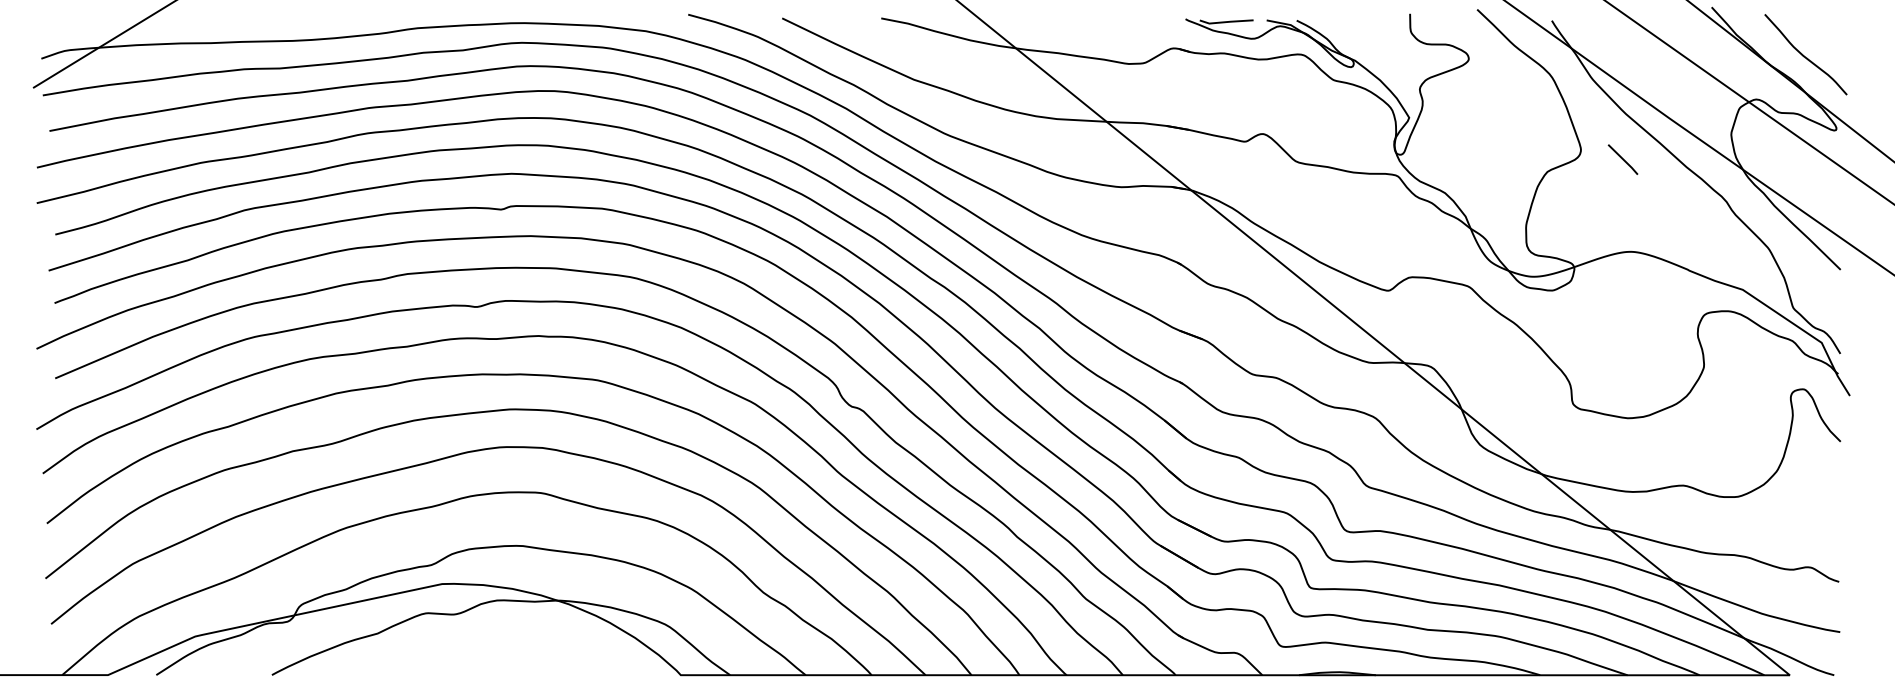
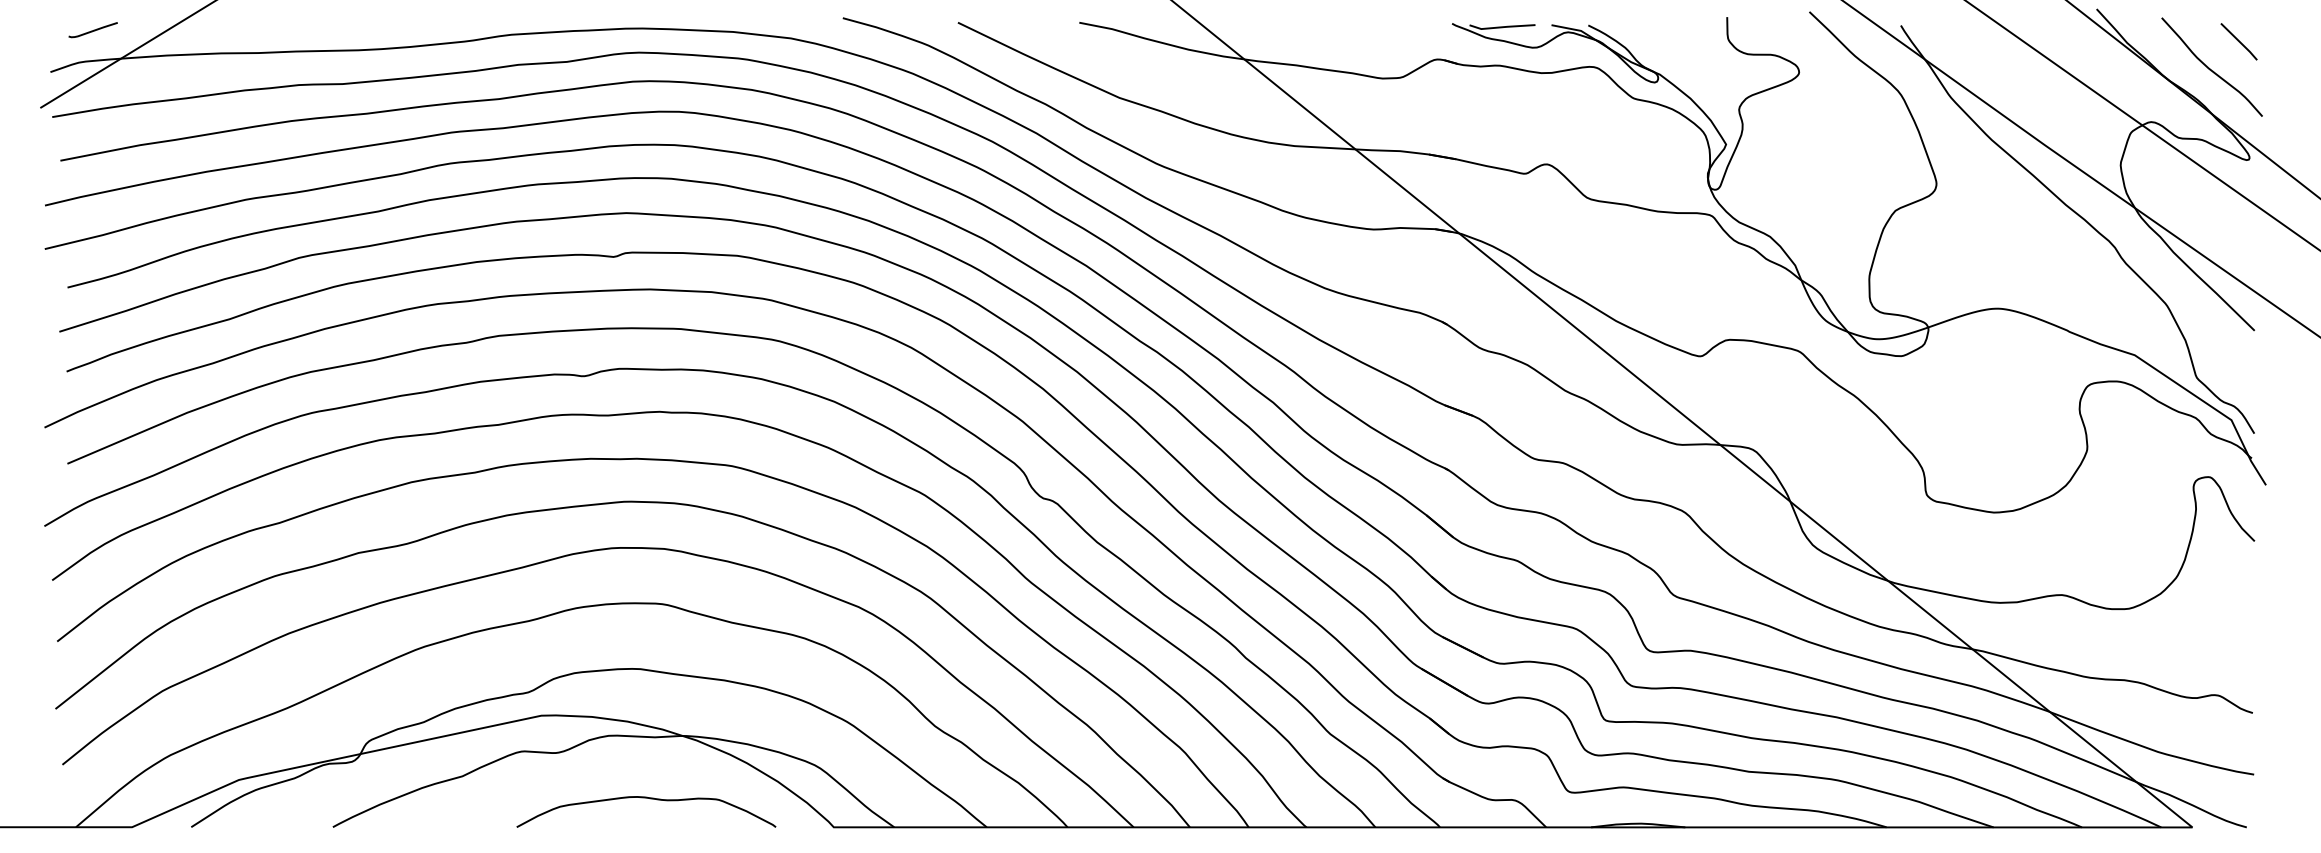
curve: (75, 24) -> (92, 30), added
line: (1622, 159) -> (2238, 41), moved
curve: (531, 652) -> (650, 799), added

